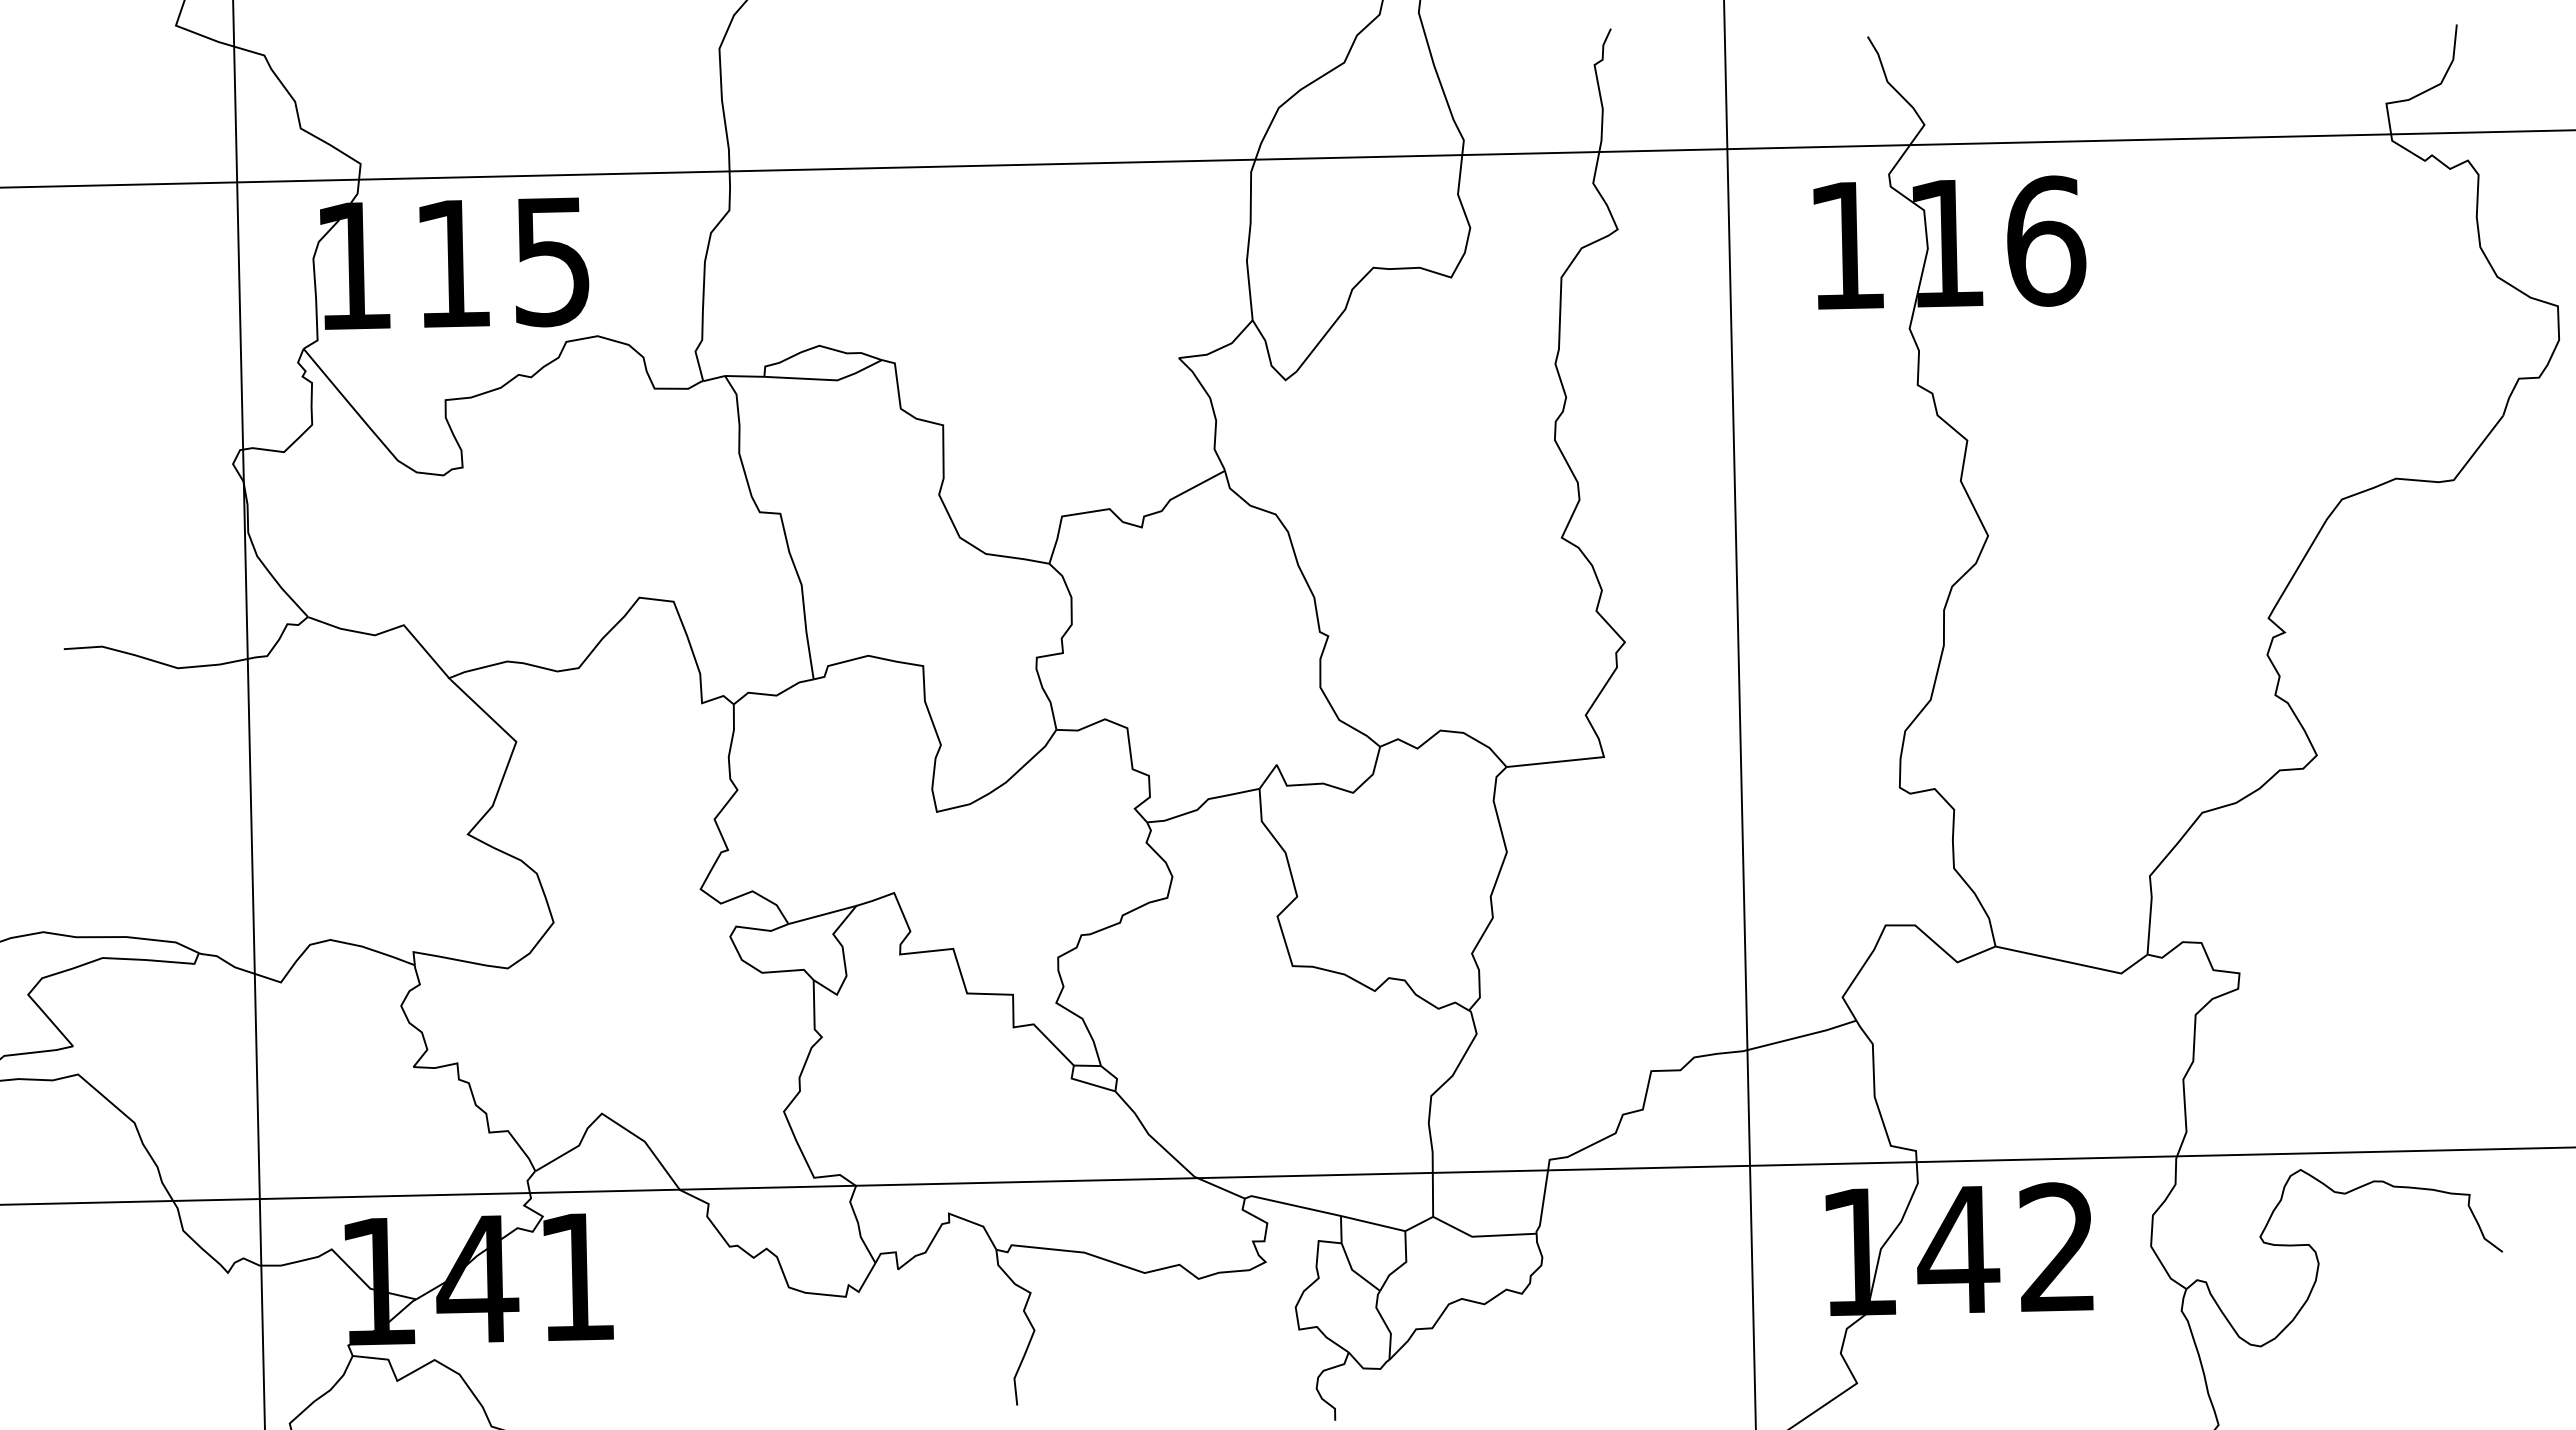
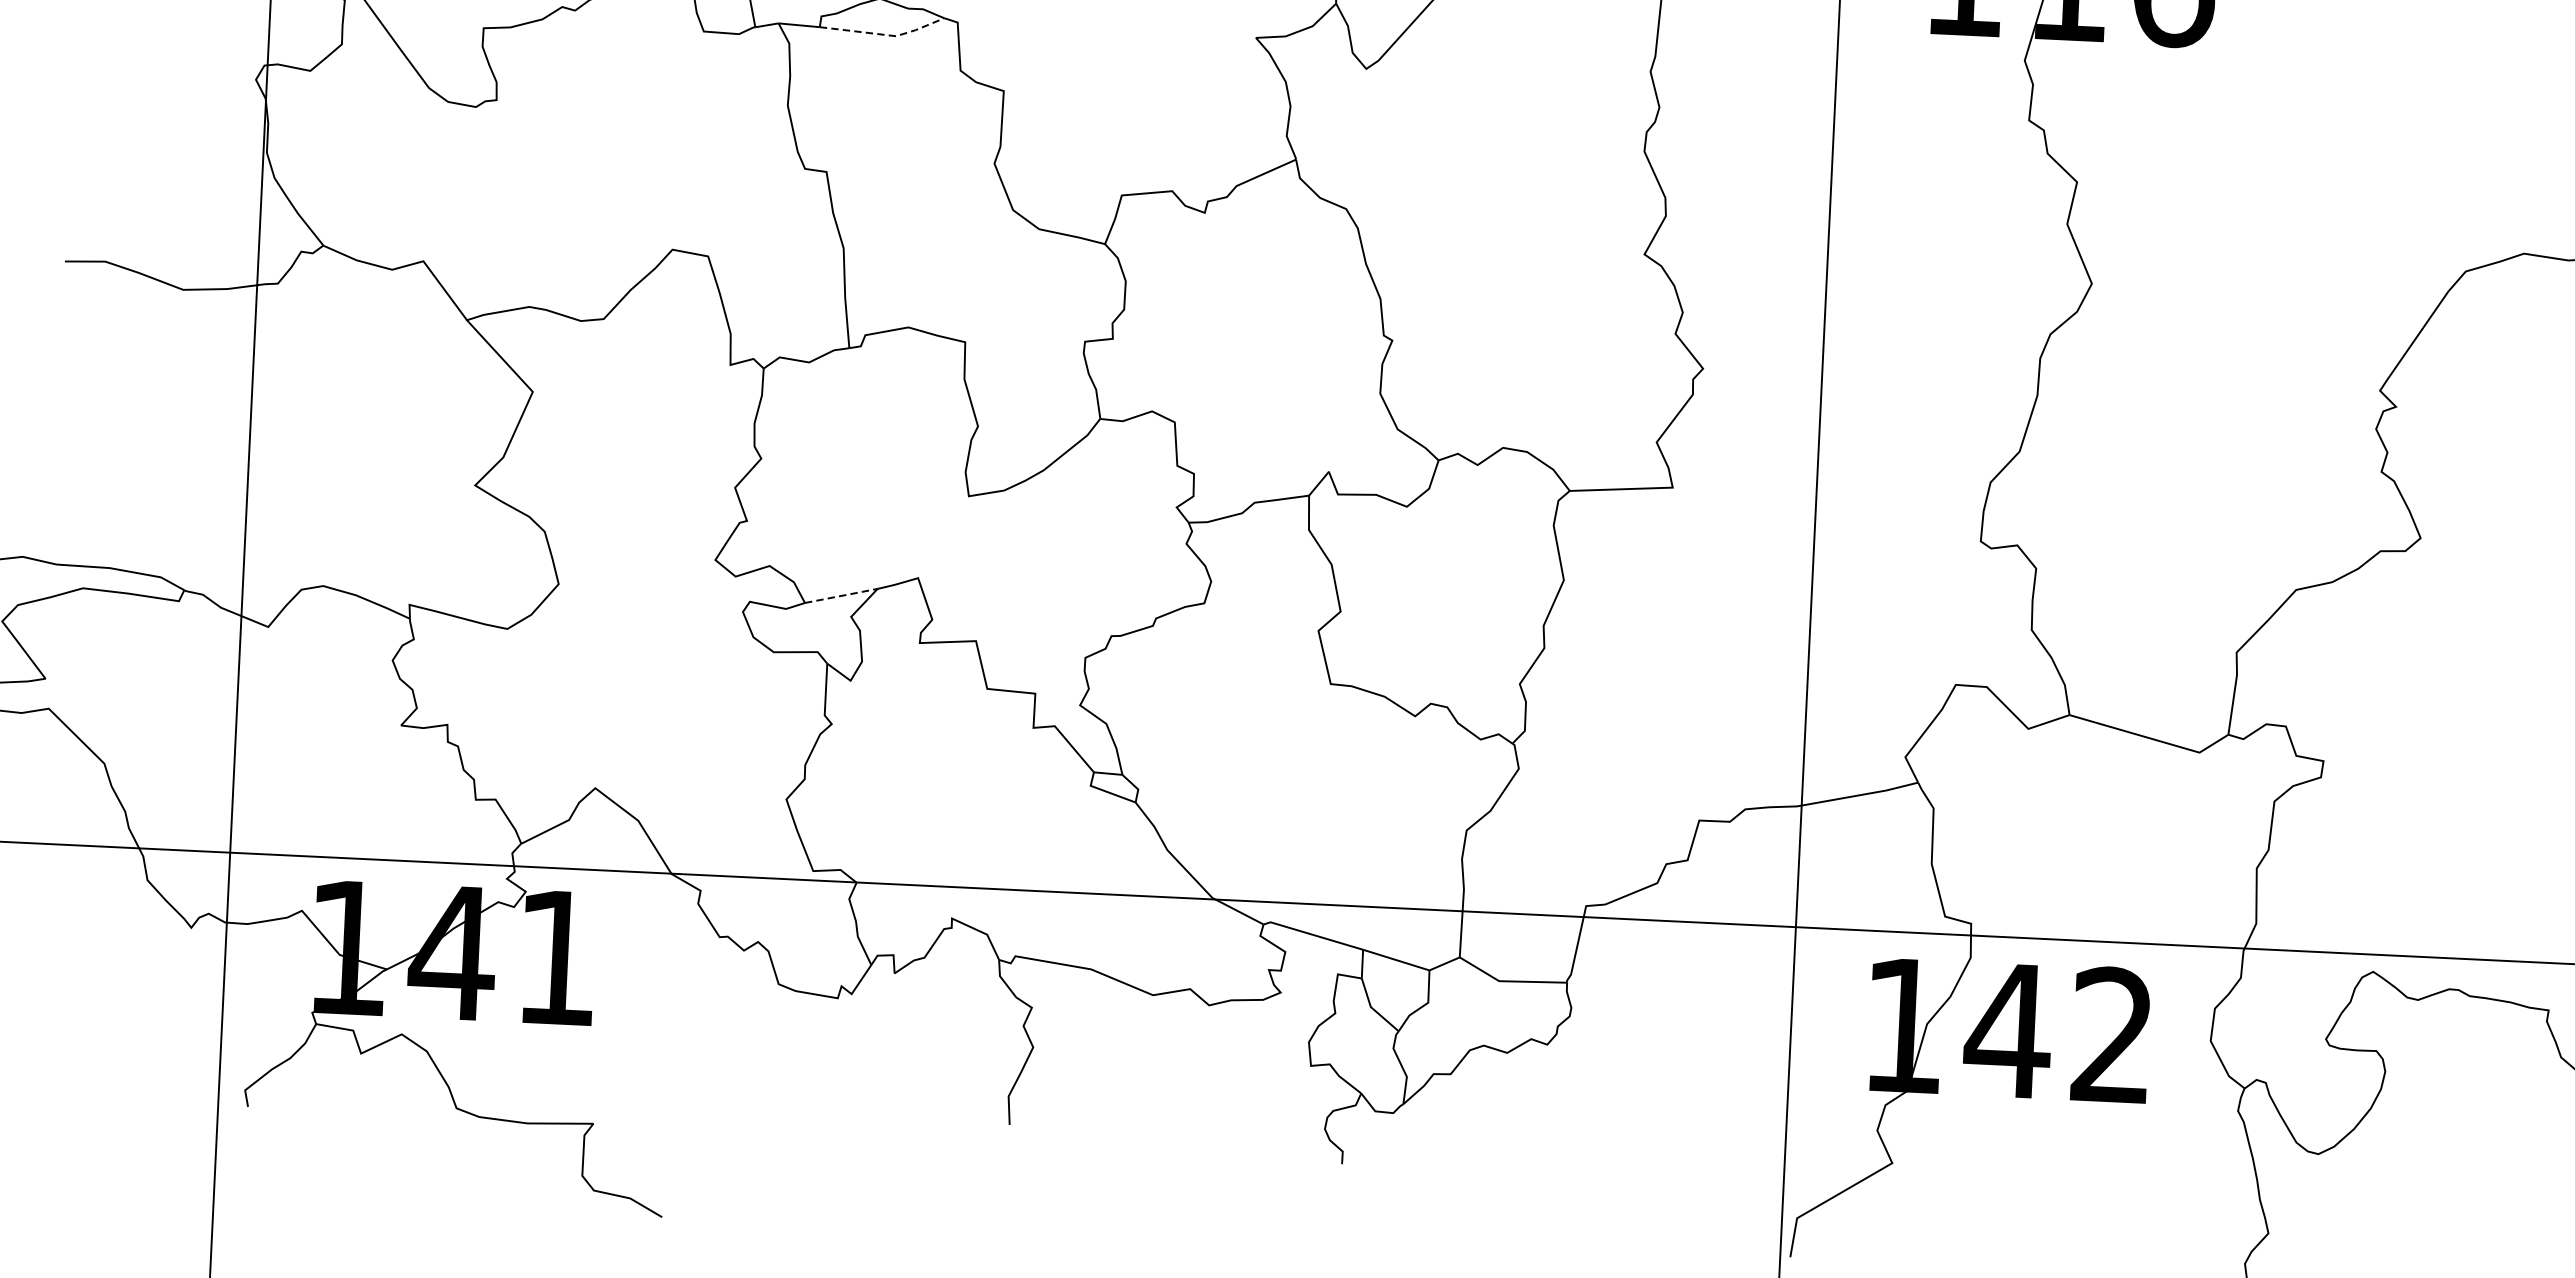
line: (826, 379) -> (884, 34), solid -> dashed
line: (823, 914) -> (842, 595), solid -> dashed

